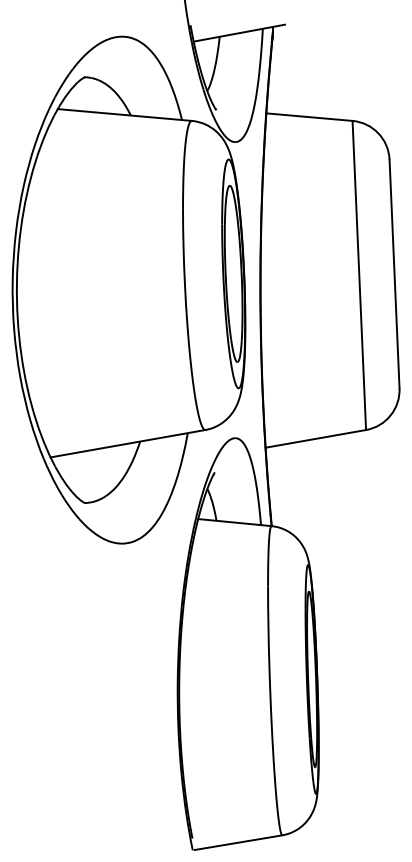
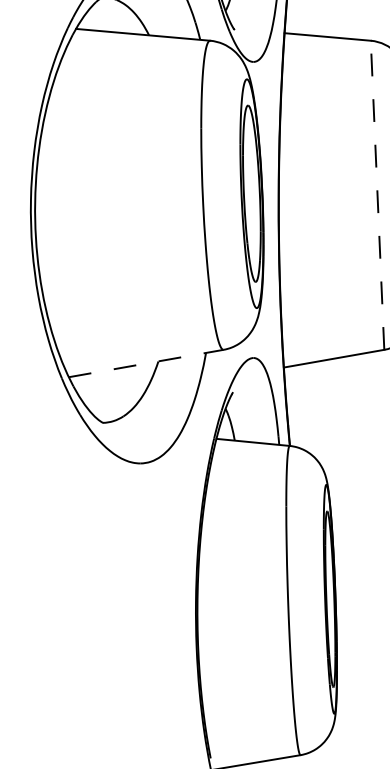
line: (359, 275) -> (377, 195), solid -> dashed
line: (128, 443) -> (146, 363), solid -> dashed

